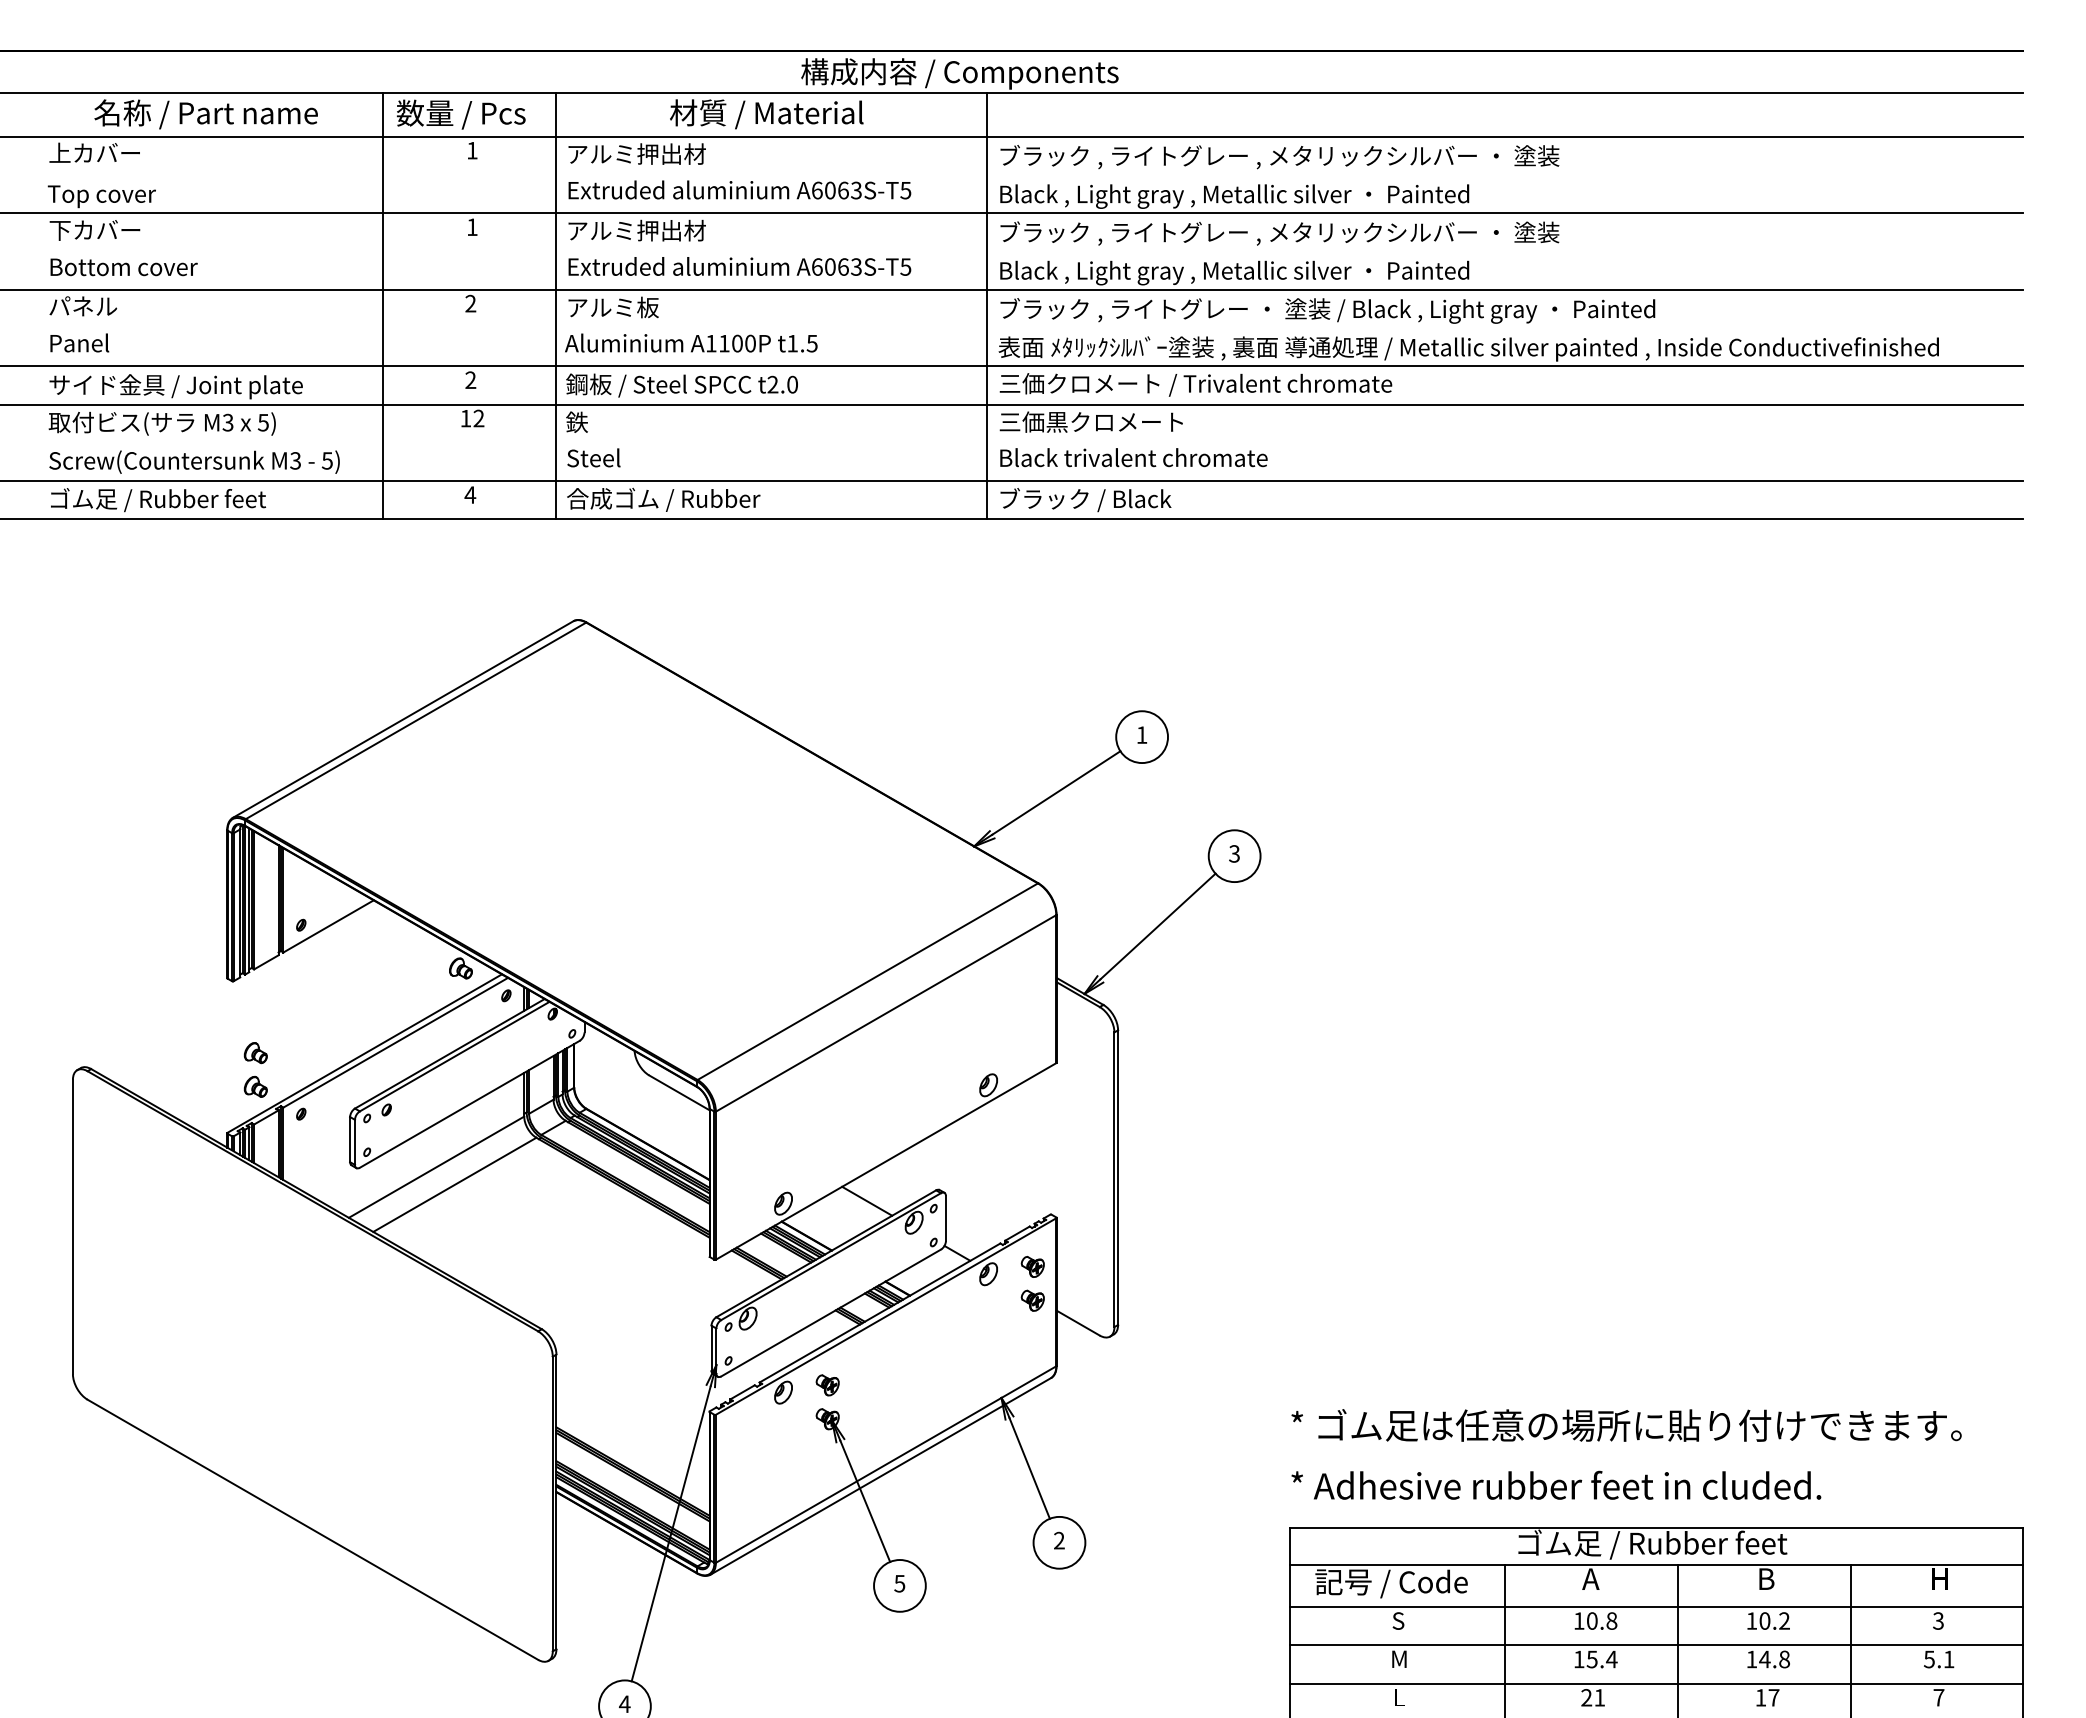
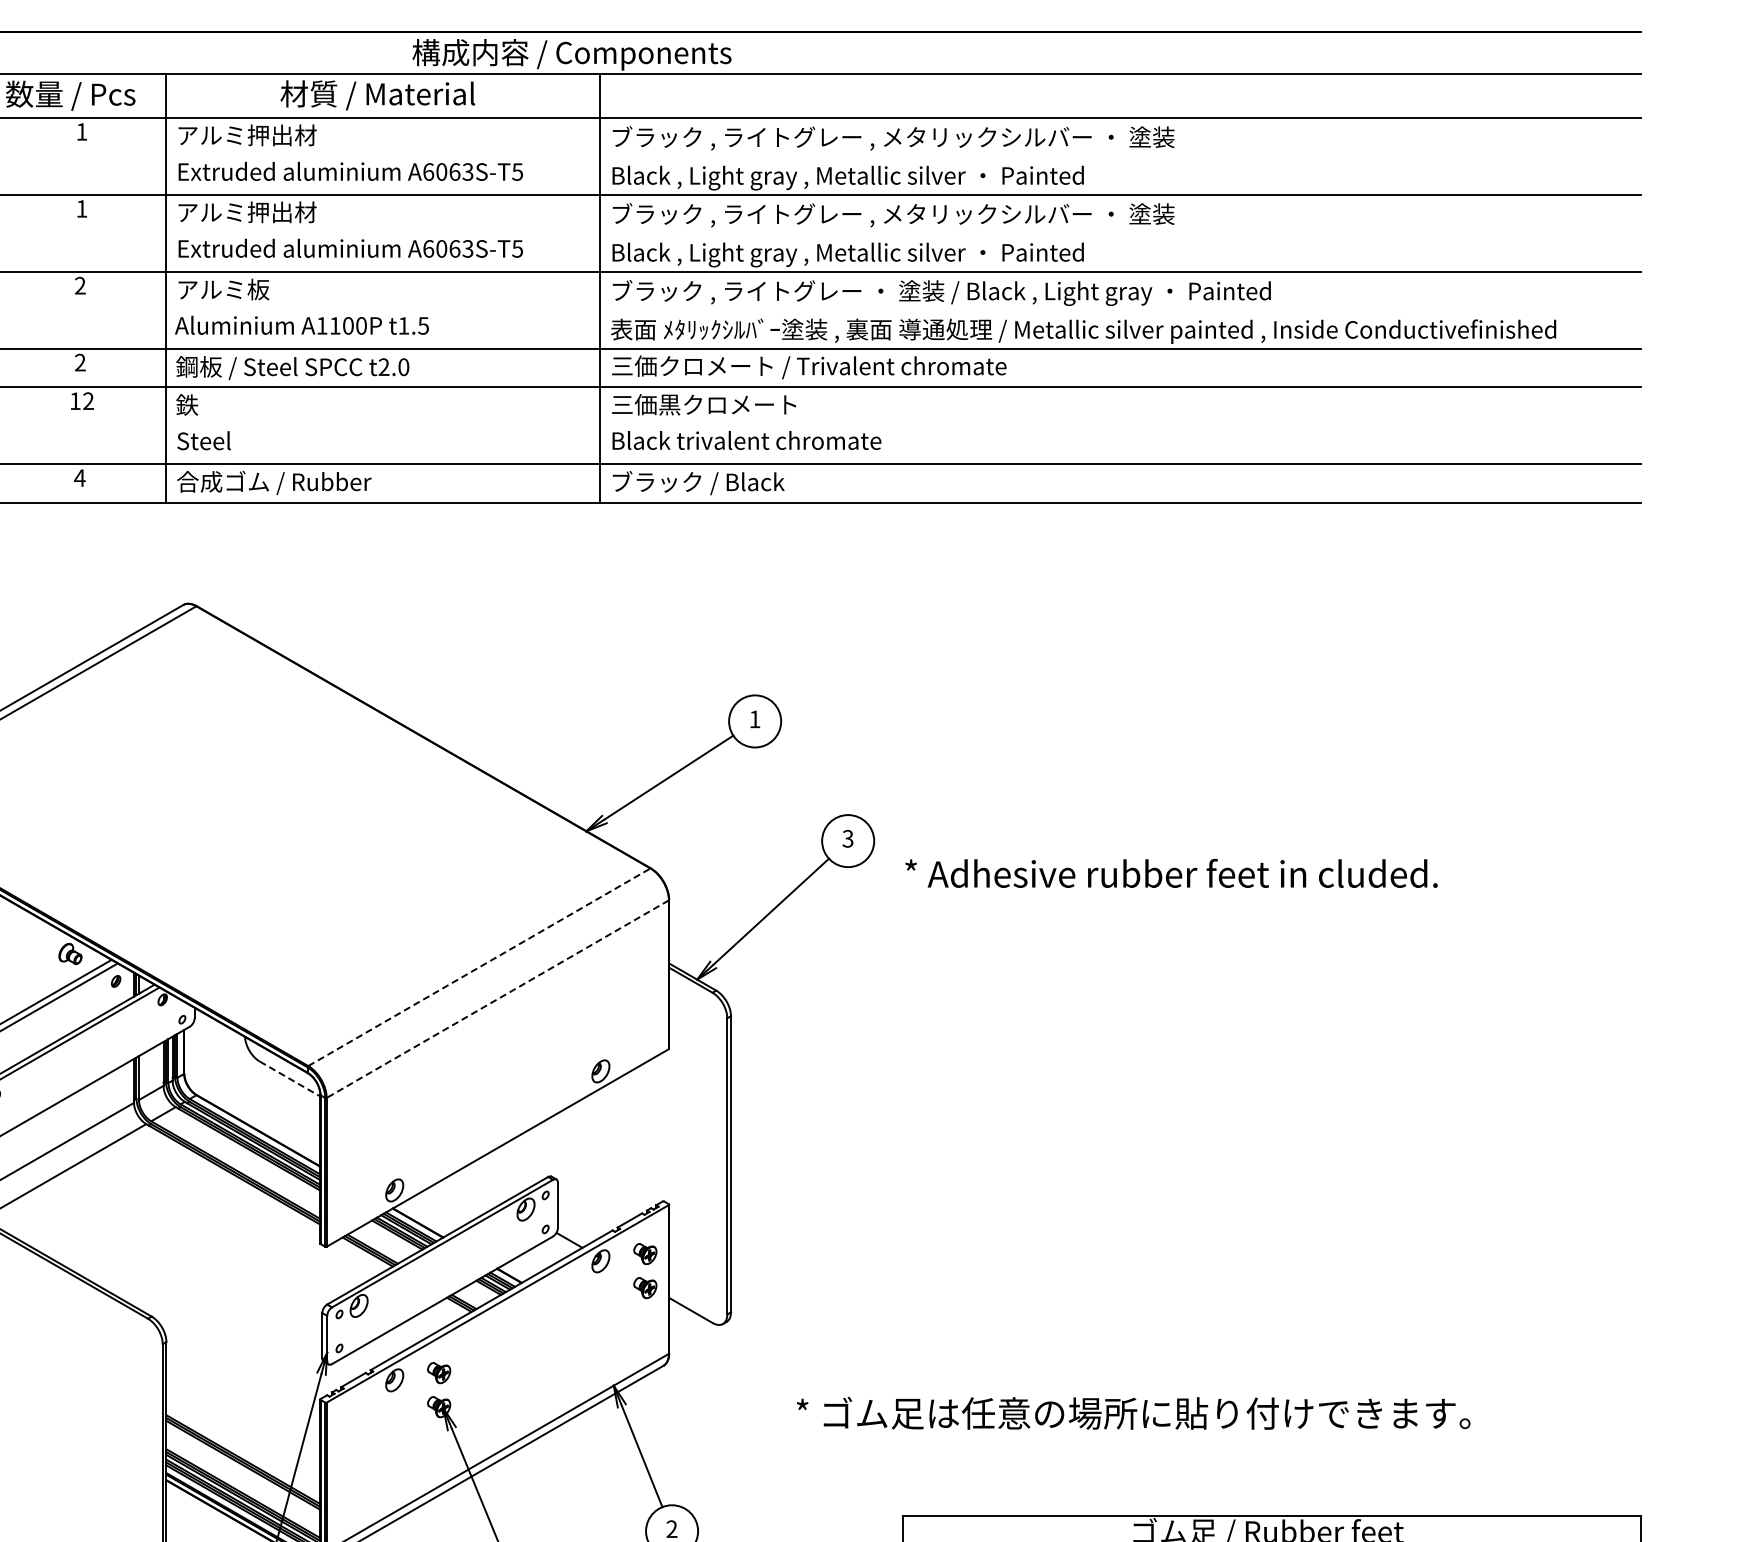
line: (867, 981) -> (479, 967), solid -> dashed
line: (886, 1013) -> (498, 999), solid -> dashed
line: (679, 1092) -> (290, 1078), solid -> dashed
line: (867, 1200) -> (479, 1187), removed
text: (1626, 1425) -> (1133, 1413), moved
text: (1556, 1484) -> (1171, 872), moved

